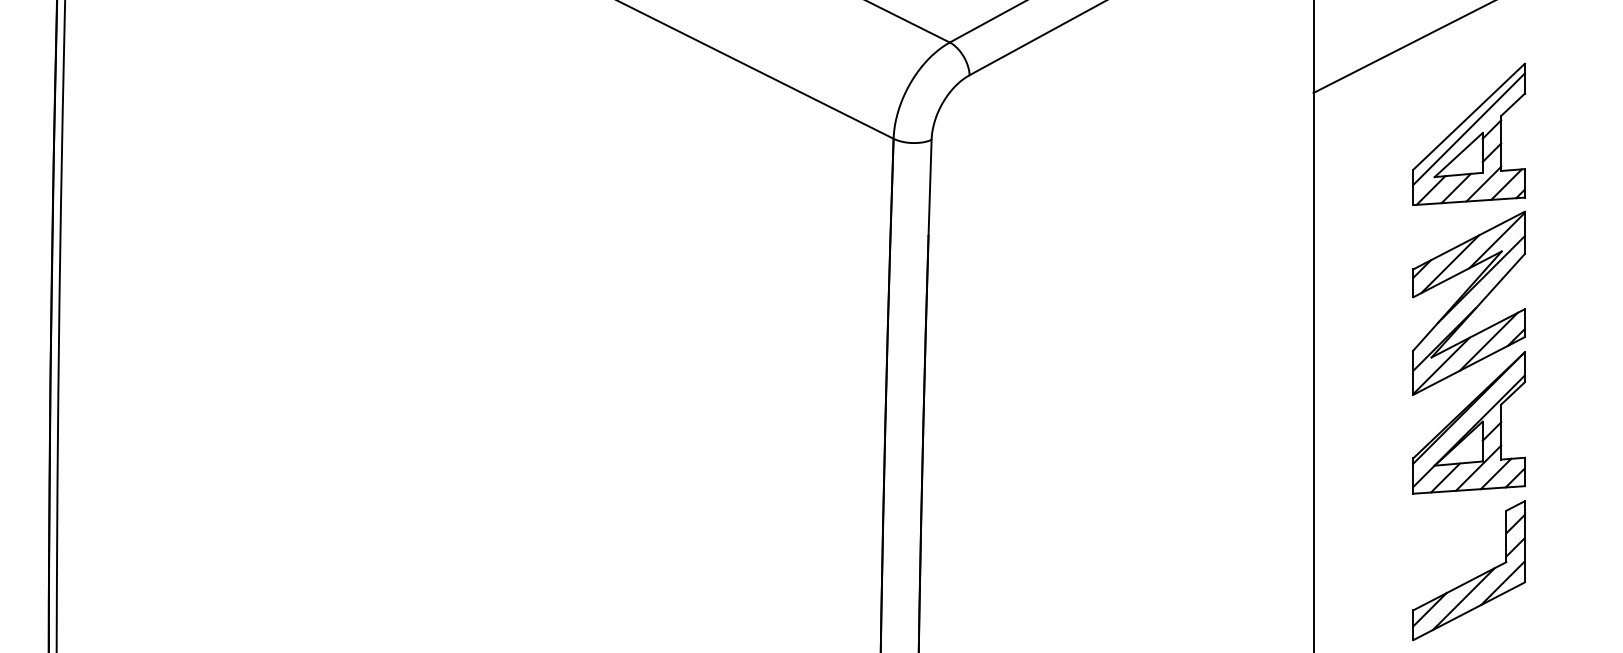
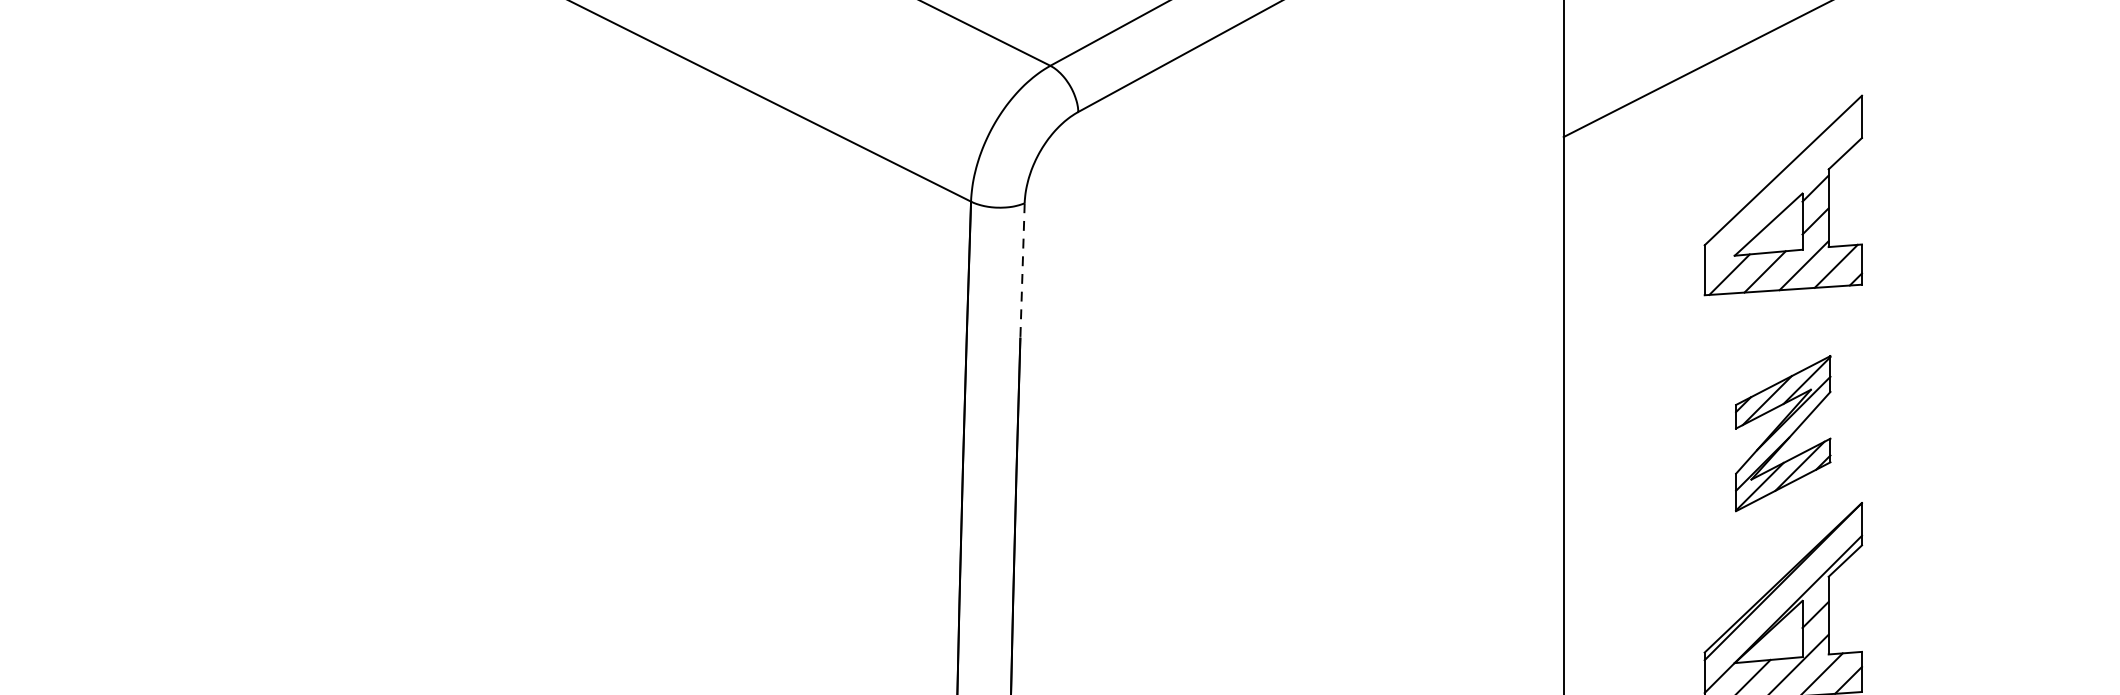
line: (1468, 128) -> (1782, 187), removed
line: (930, 187) -> (1023, 270), solid -> dashed
part: (1468, 302) -> (1782, 432), size x0.6

